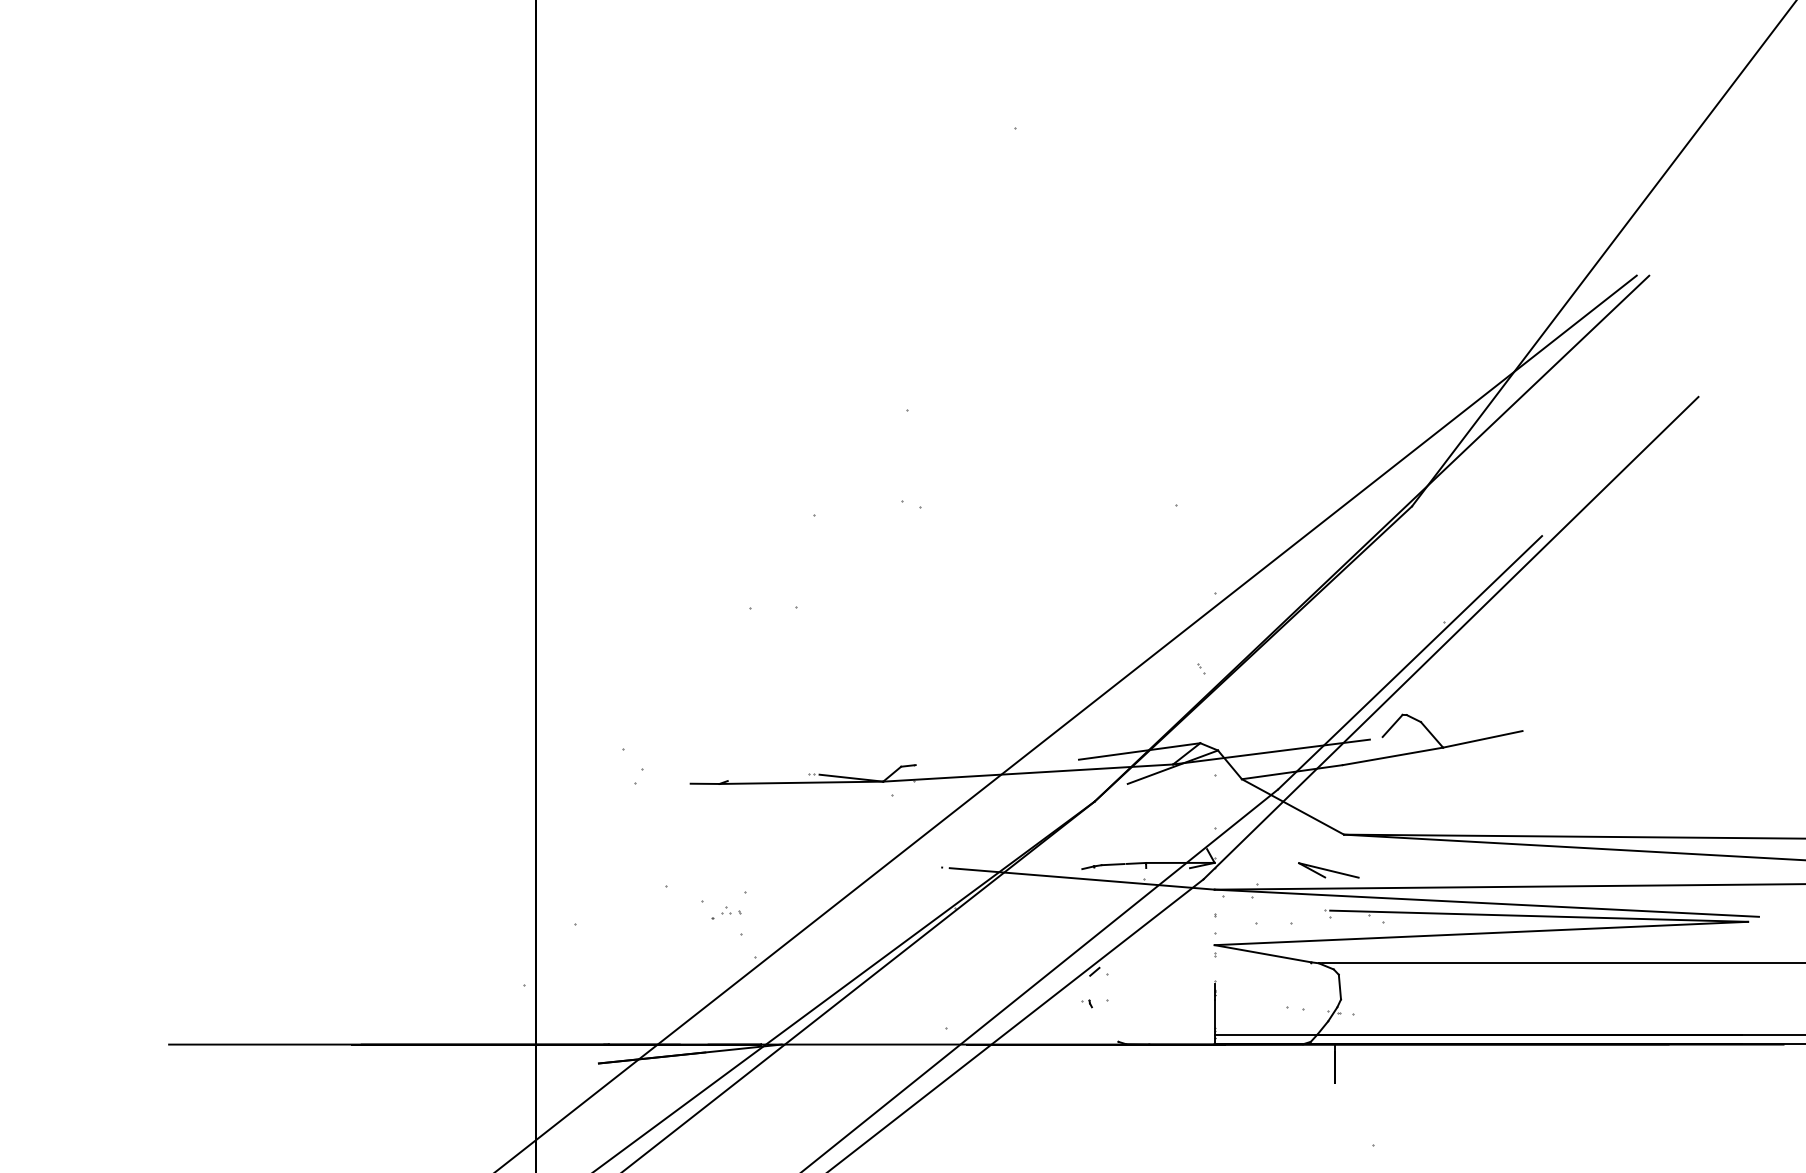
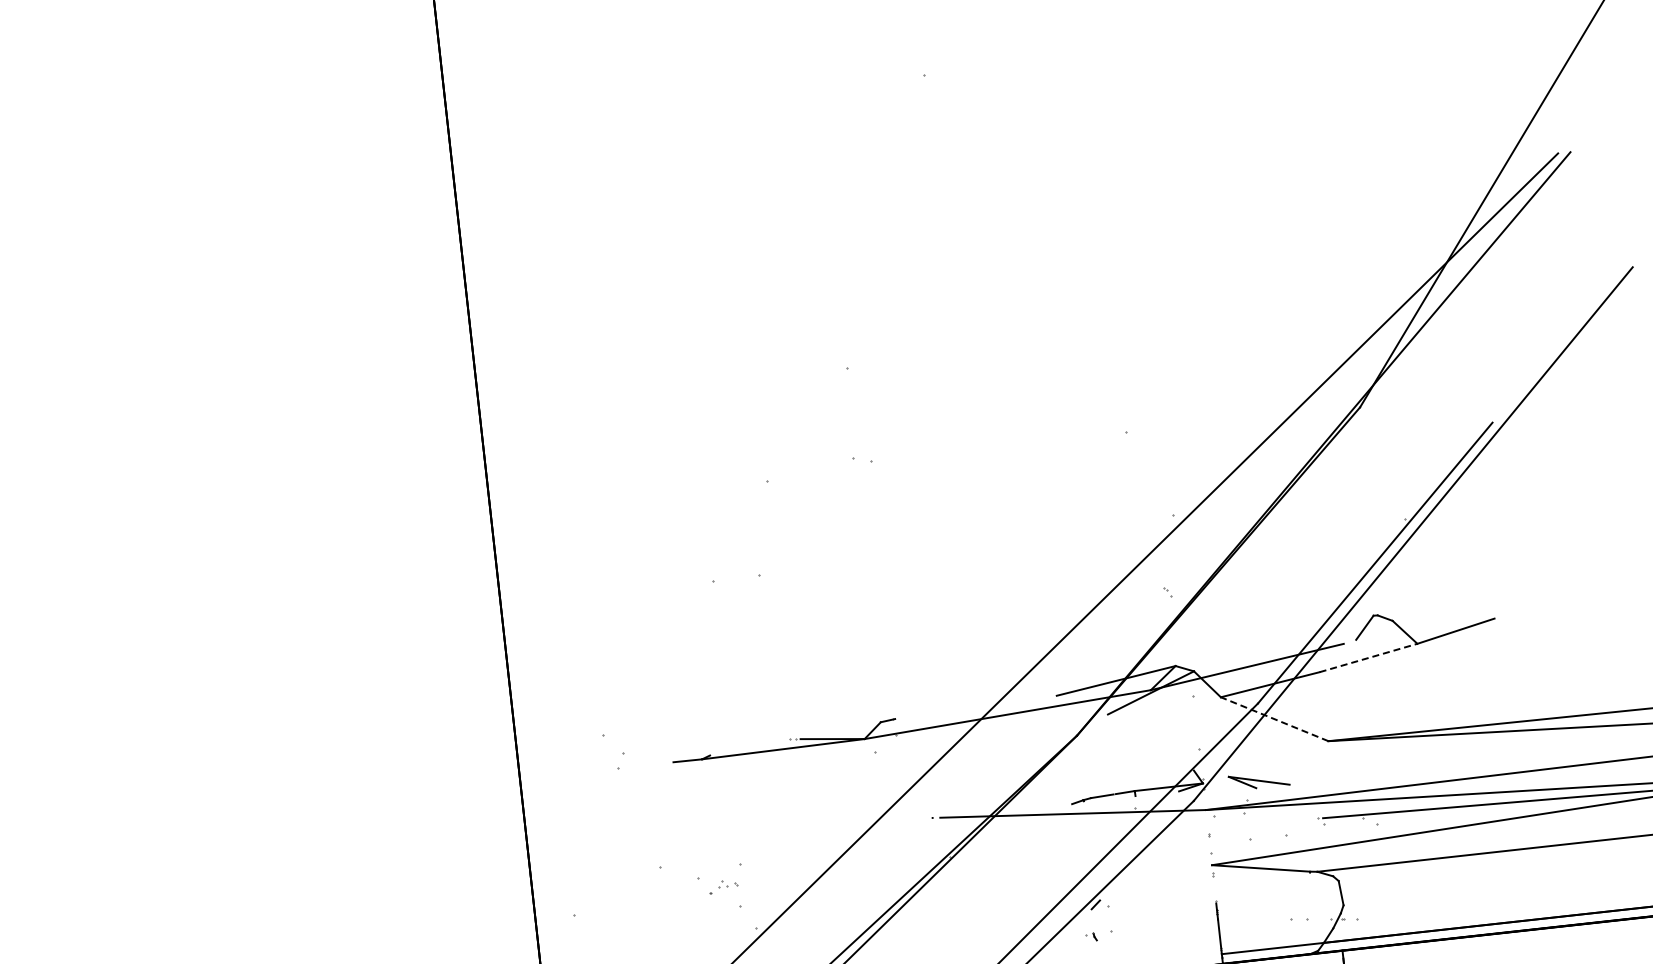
line: (1392, 756) -> (1368, 658), solid -> dashed
line: (1292, 806) -> (1274, 718), solid -> dashed
part: (1328, 870) -> (1258, 780), moved

